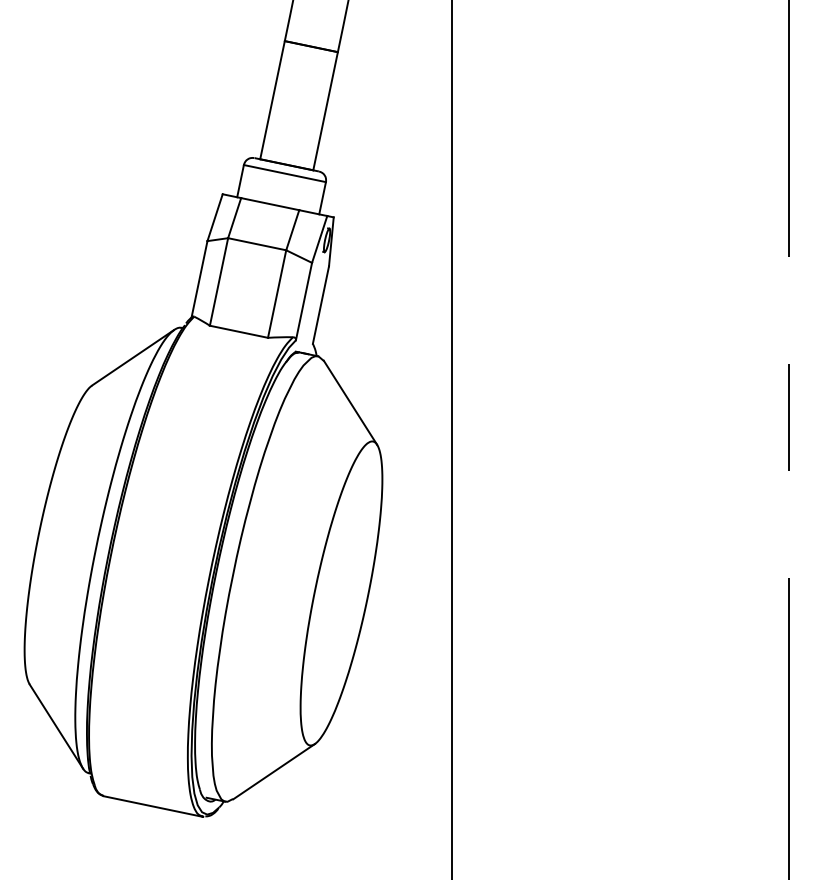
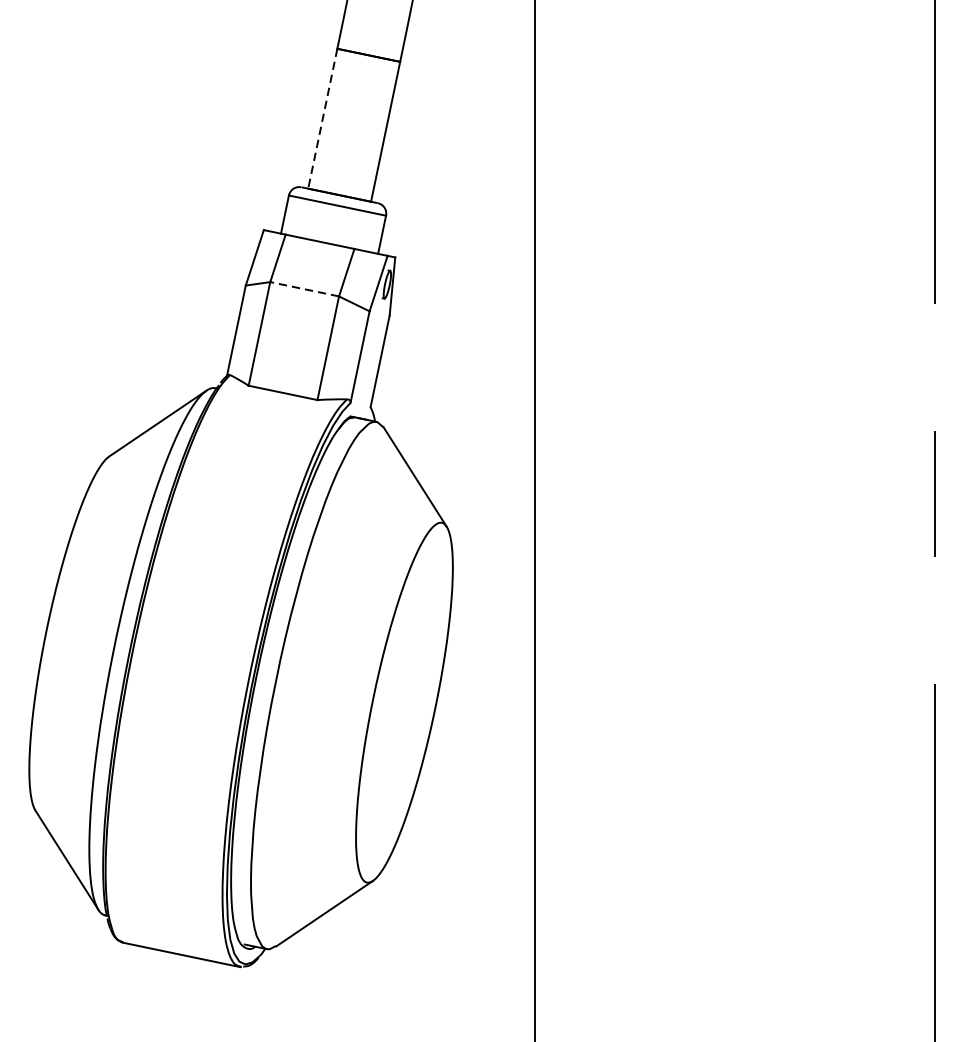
line: (272, 100) -> (322, 119), solid -> dashed
line: (257, 244) -> (305, 289), solid -> dashed

